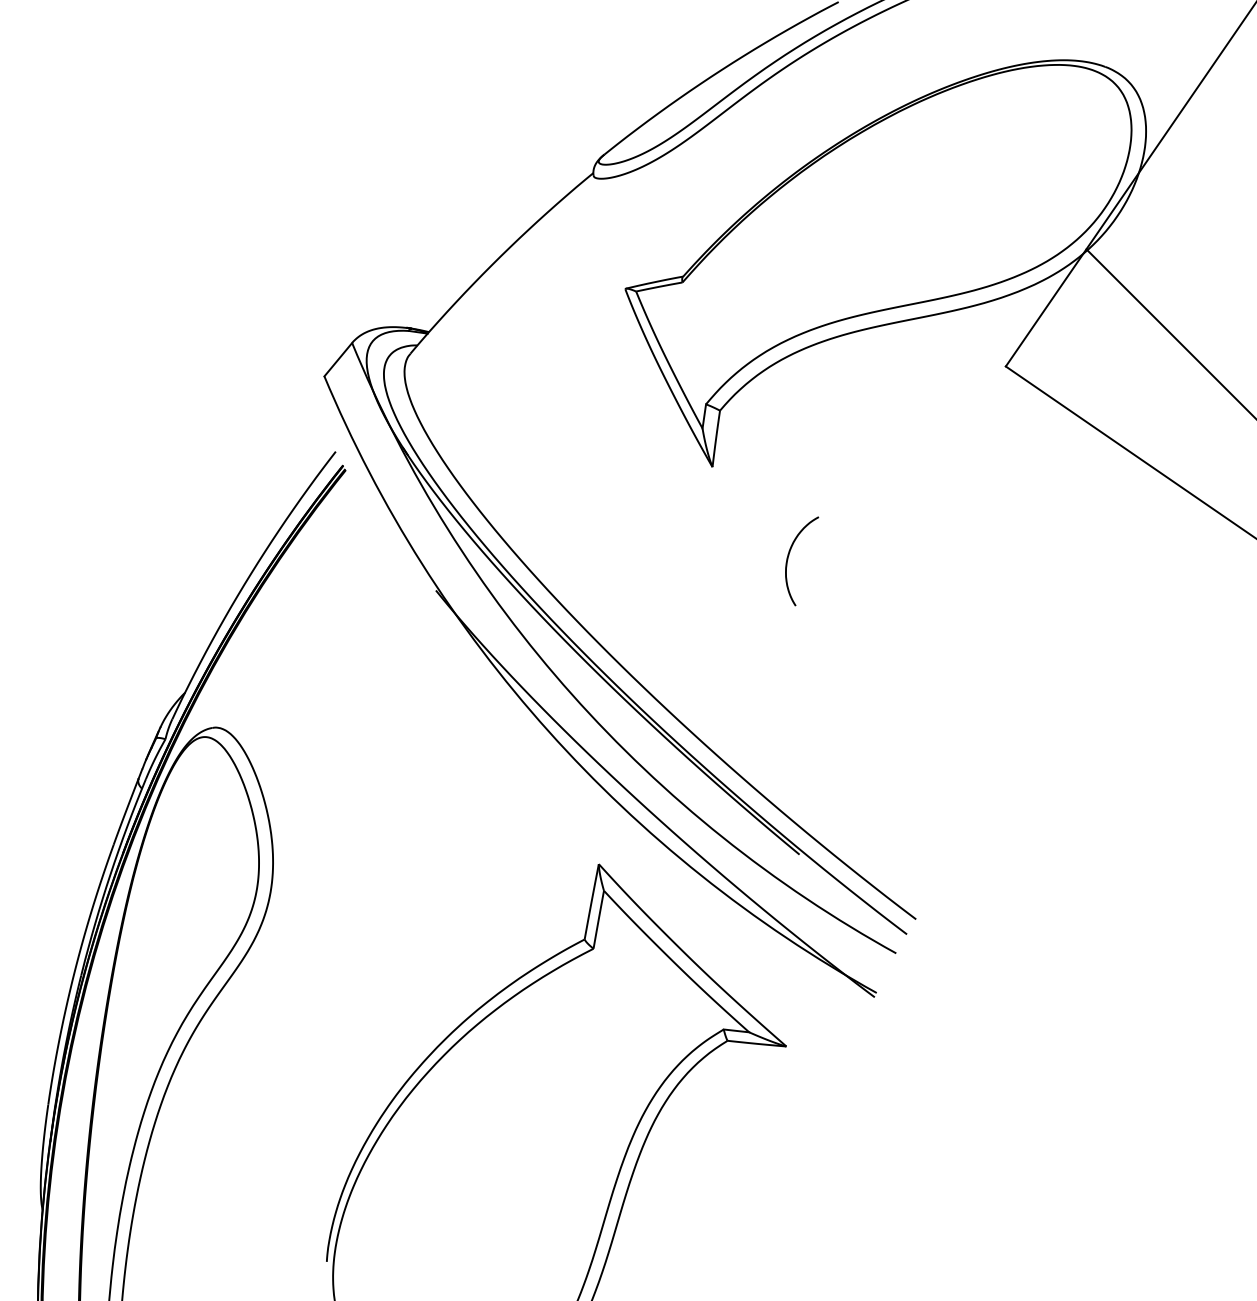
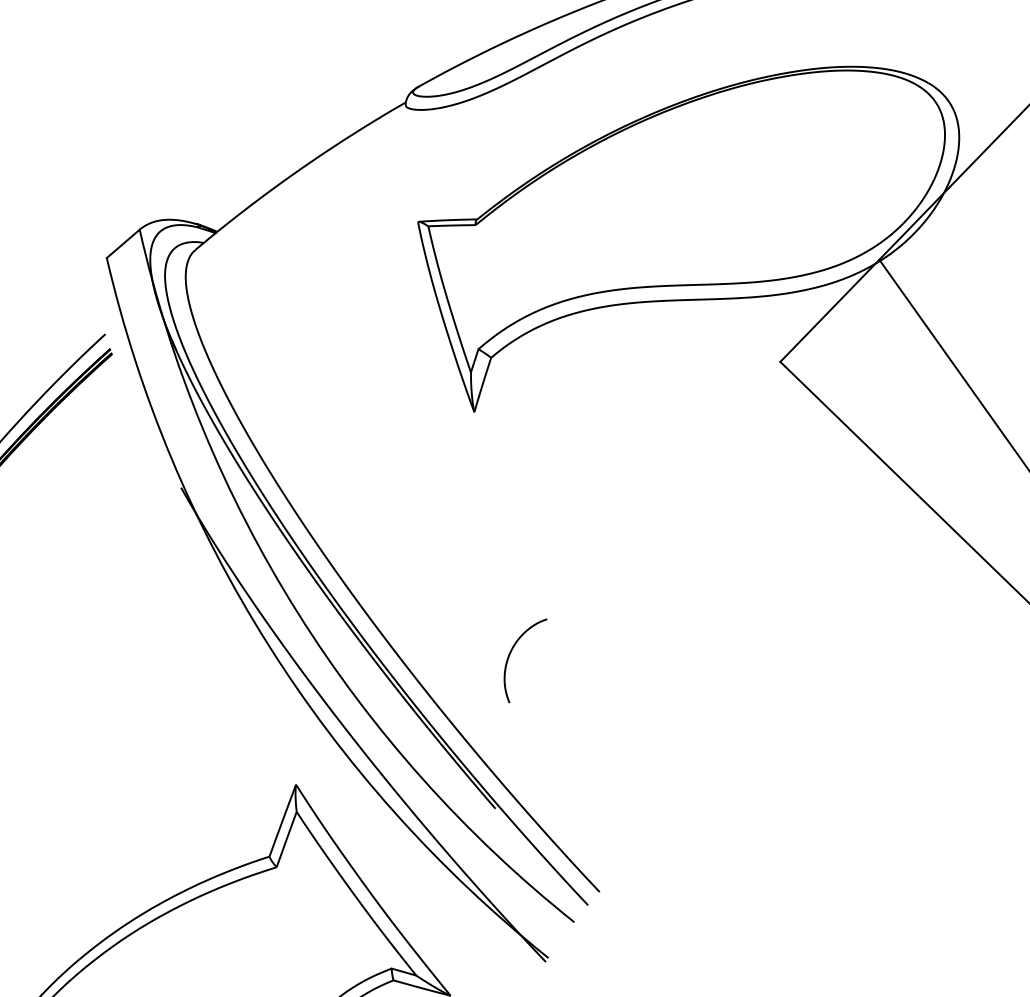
curve: (788, 559) -> (510, 655), moved

